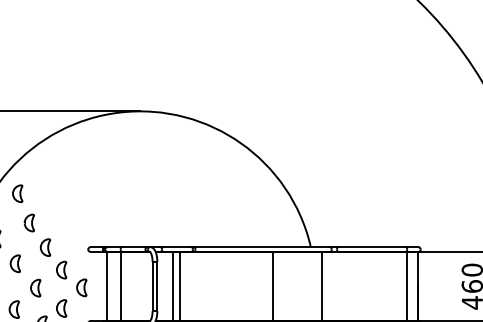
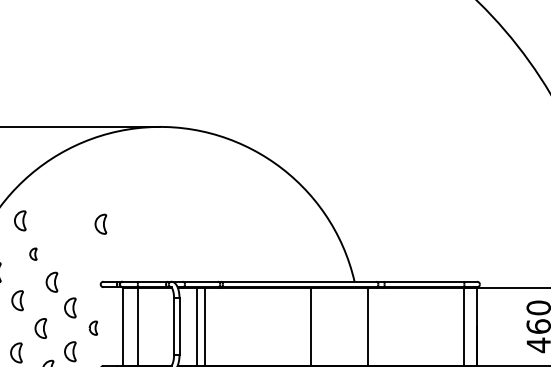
part: (87, 196) -> (99, 223), added
part: (28, 222) -> (32, 253), size x0.6
part: (81, 287) -> (93, 327), size x0.7

